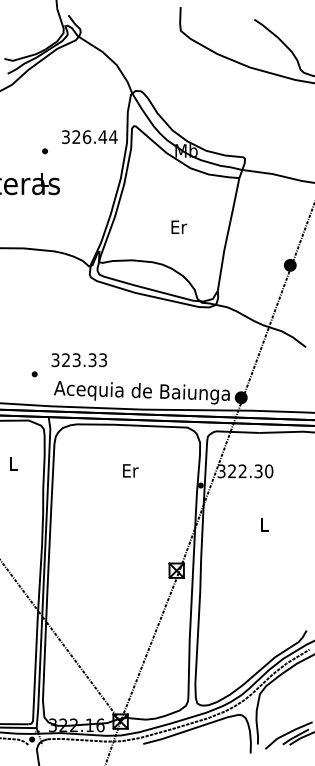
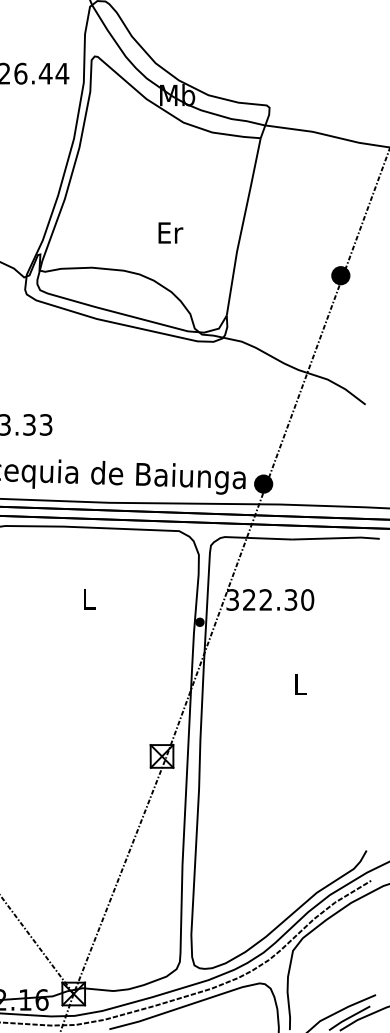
text: (179, 226) -> (171, 231), moved
text: (130, 470) -> (89, 598), Er -> L

